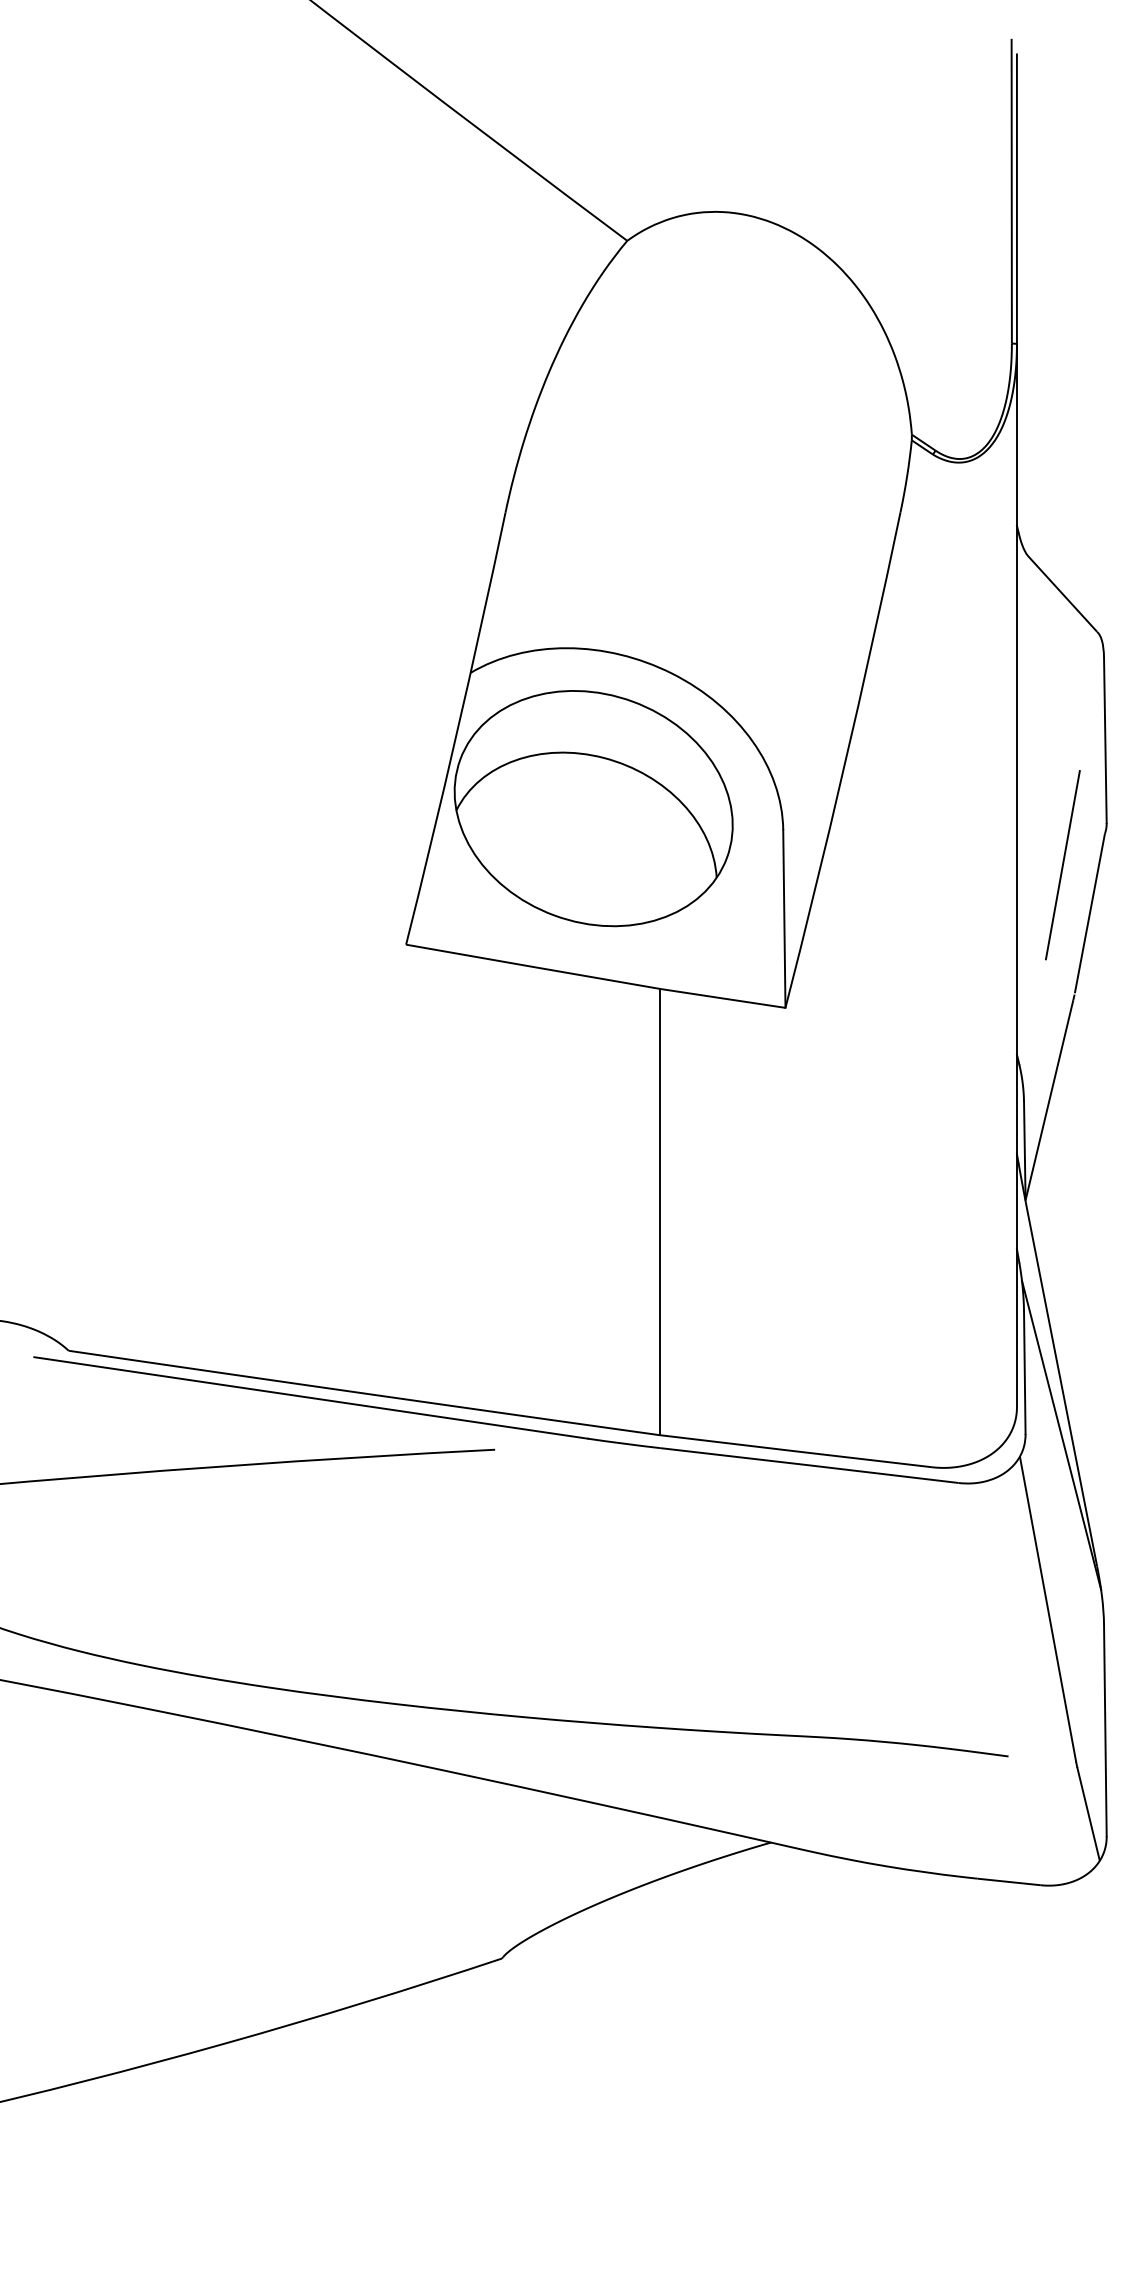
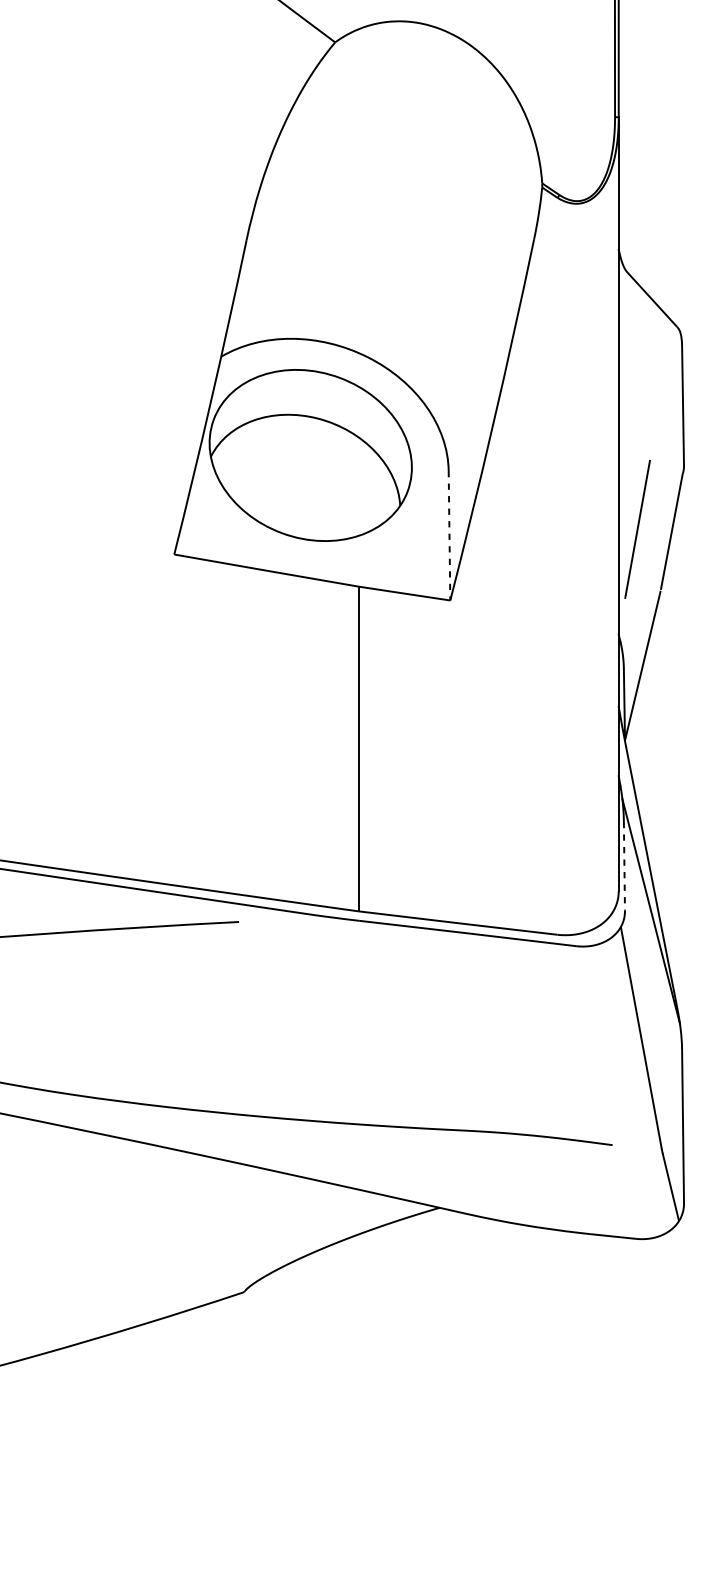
line: (1062, 865) -> (637, 529), moved
line: (784, 918) -> (449, 535), solid -> dashed
line: (1024, 1373) -> (624, 866), solid -> dashed

